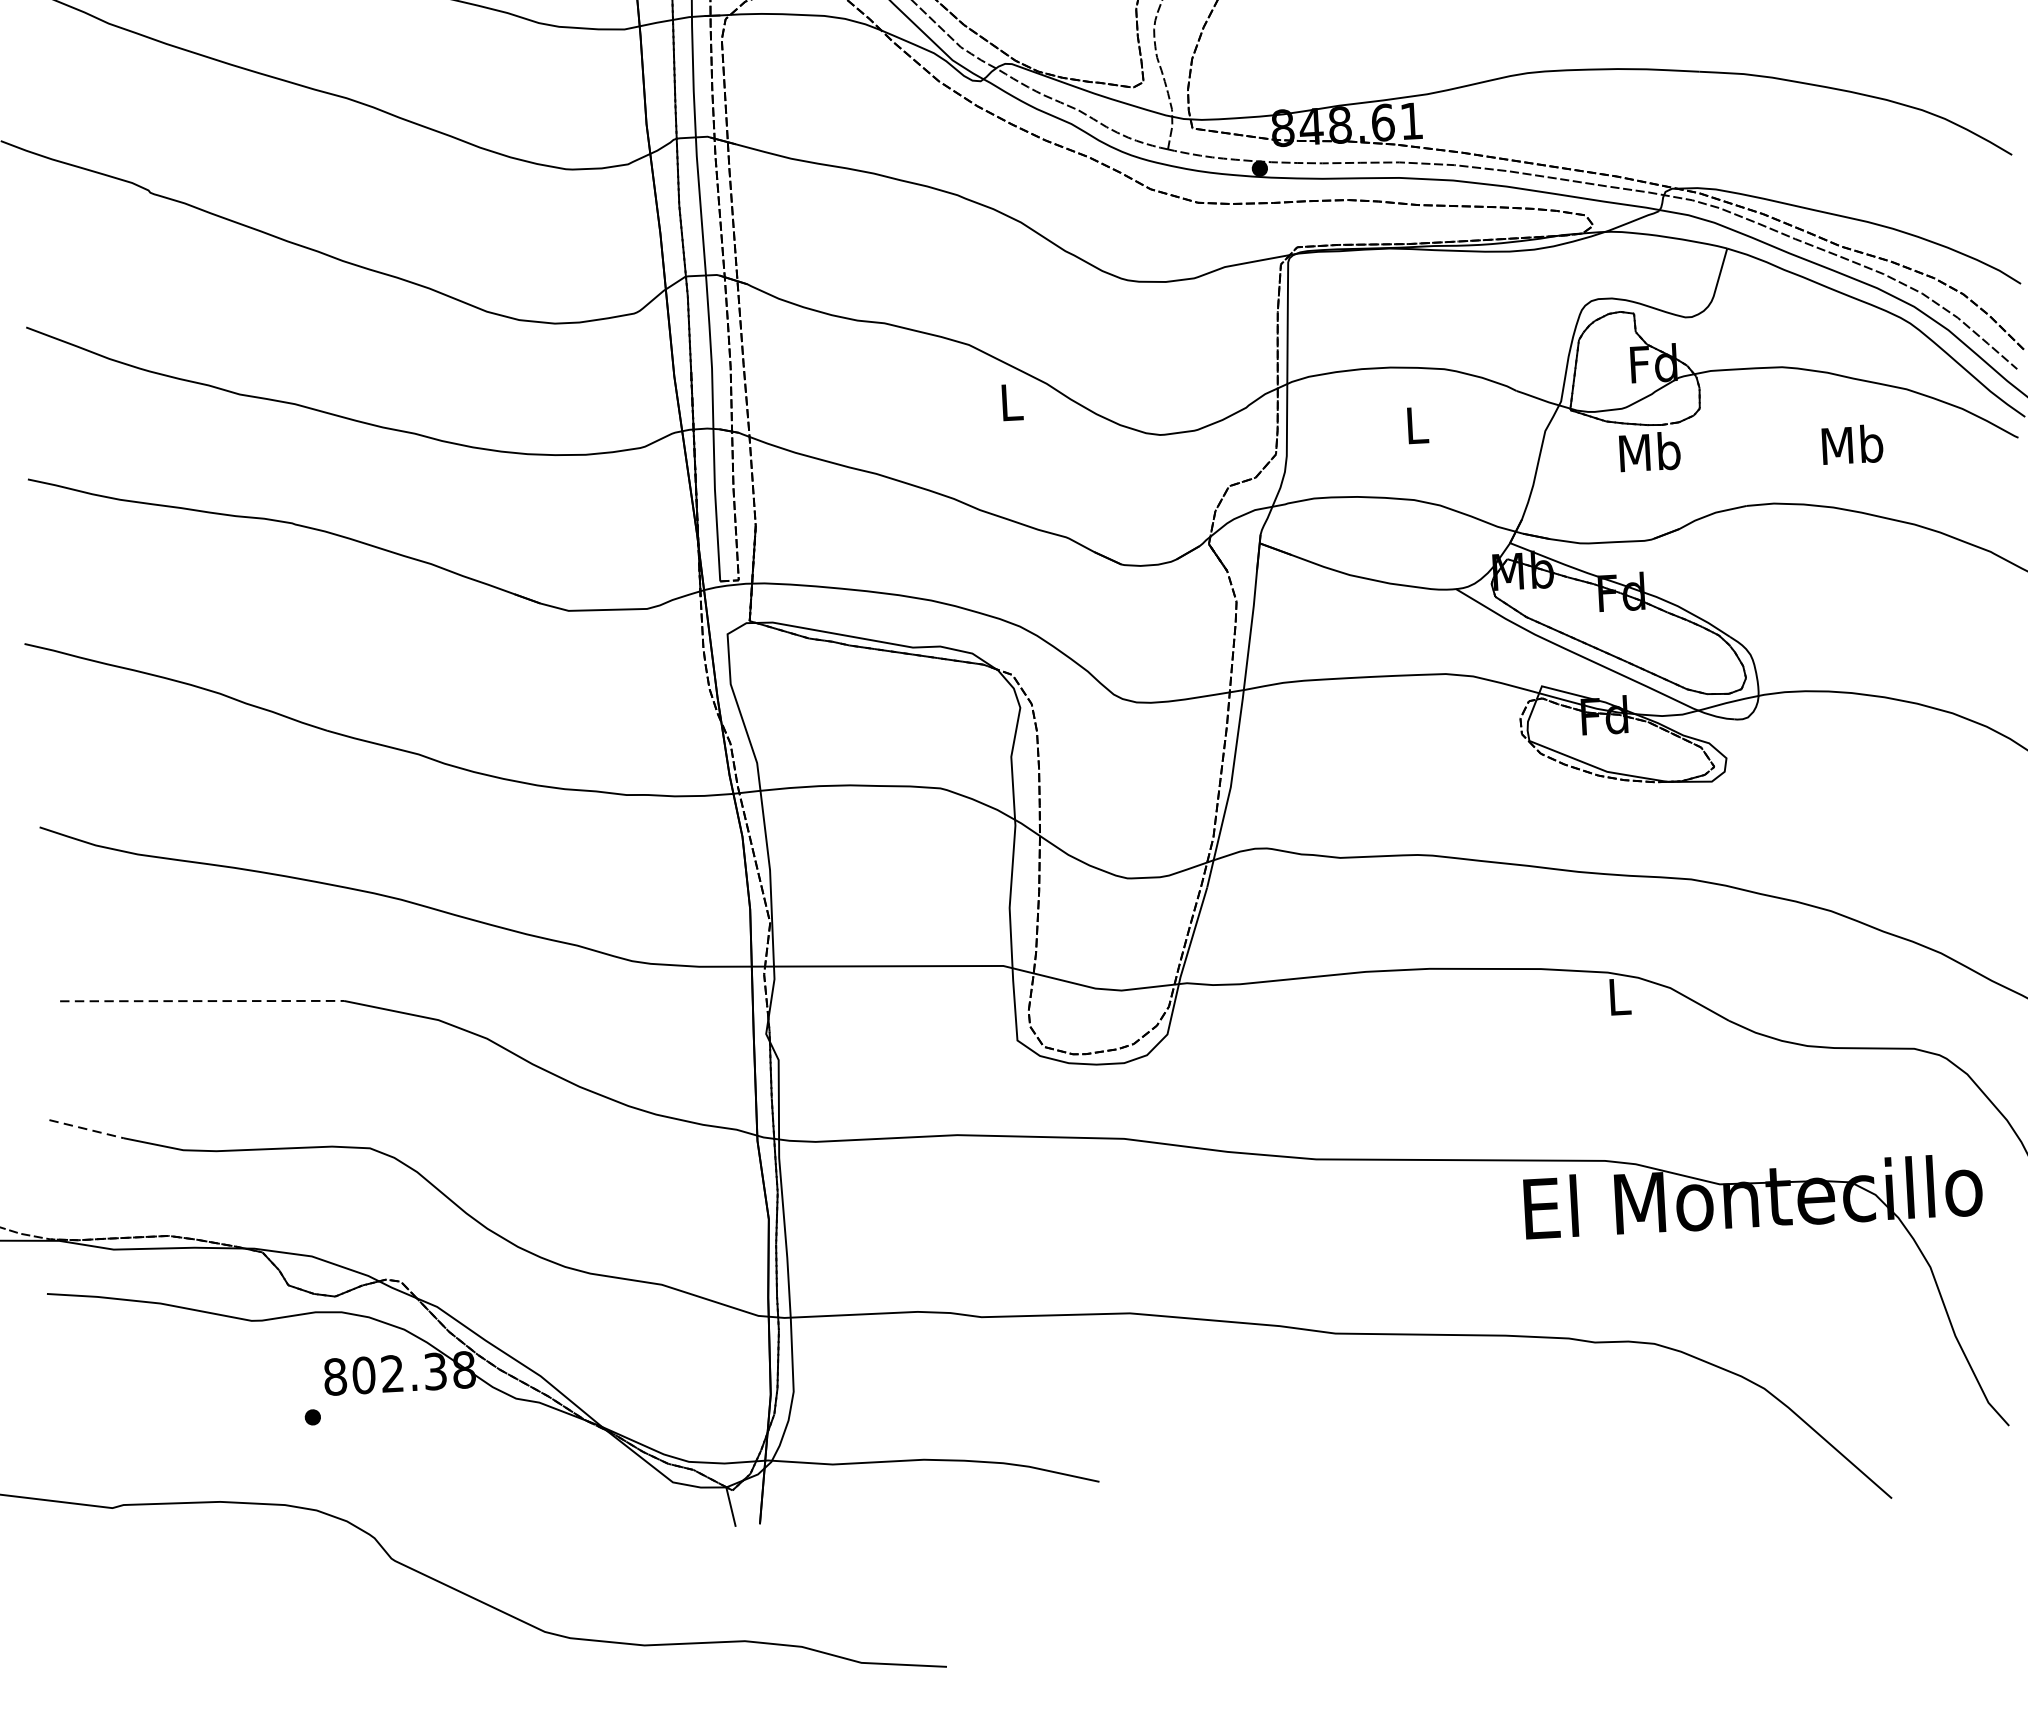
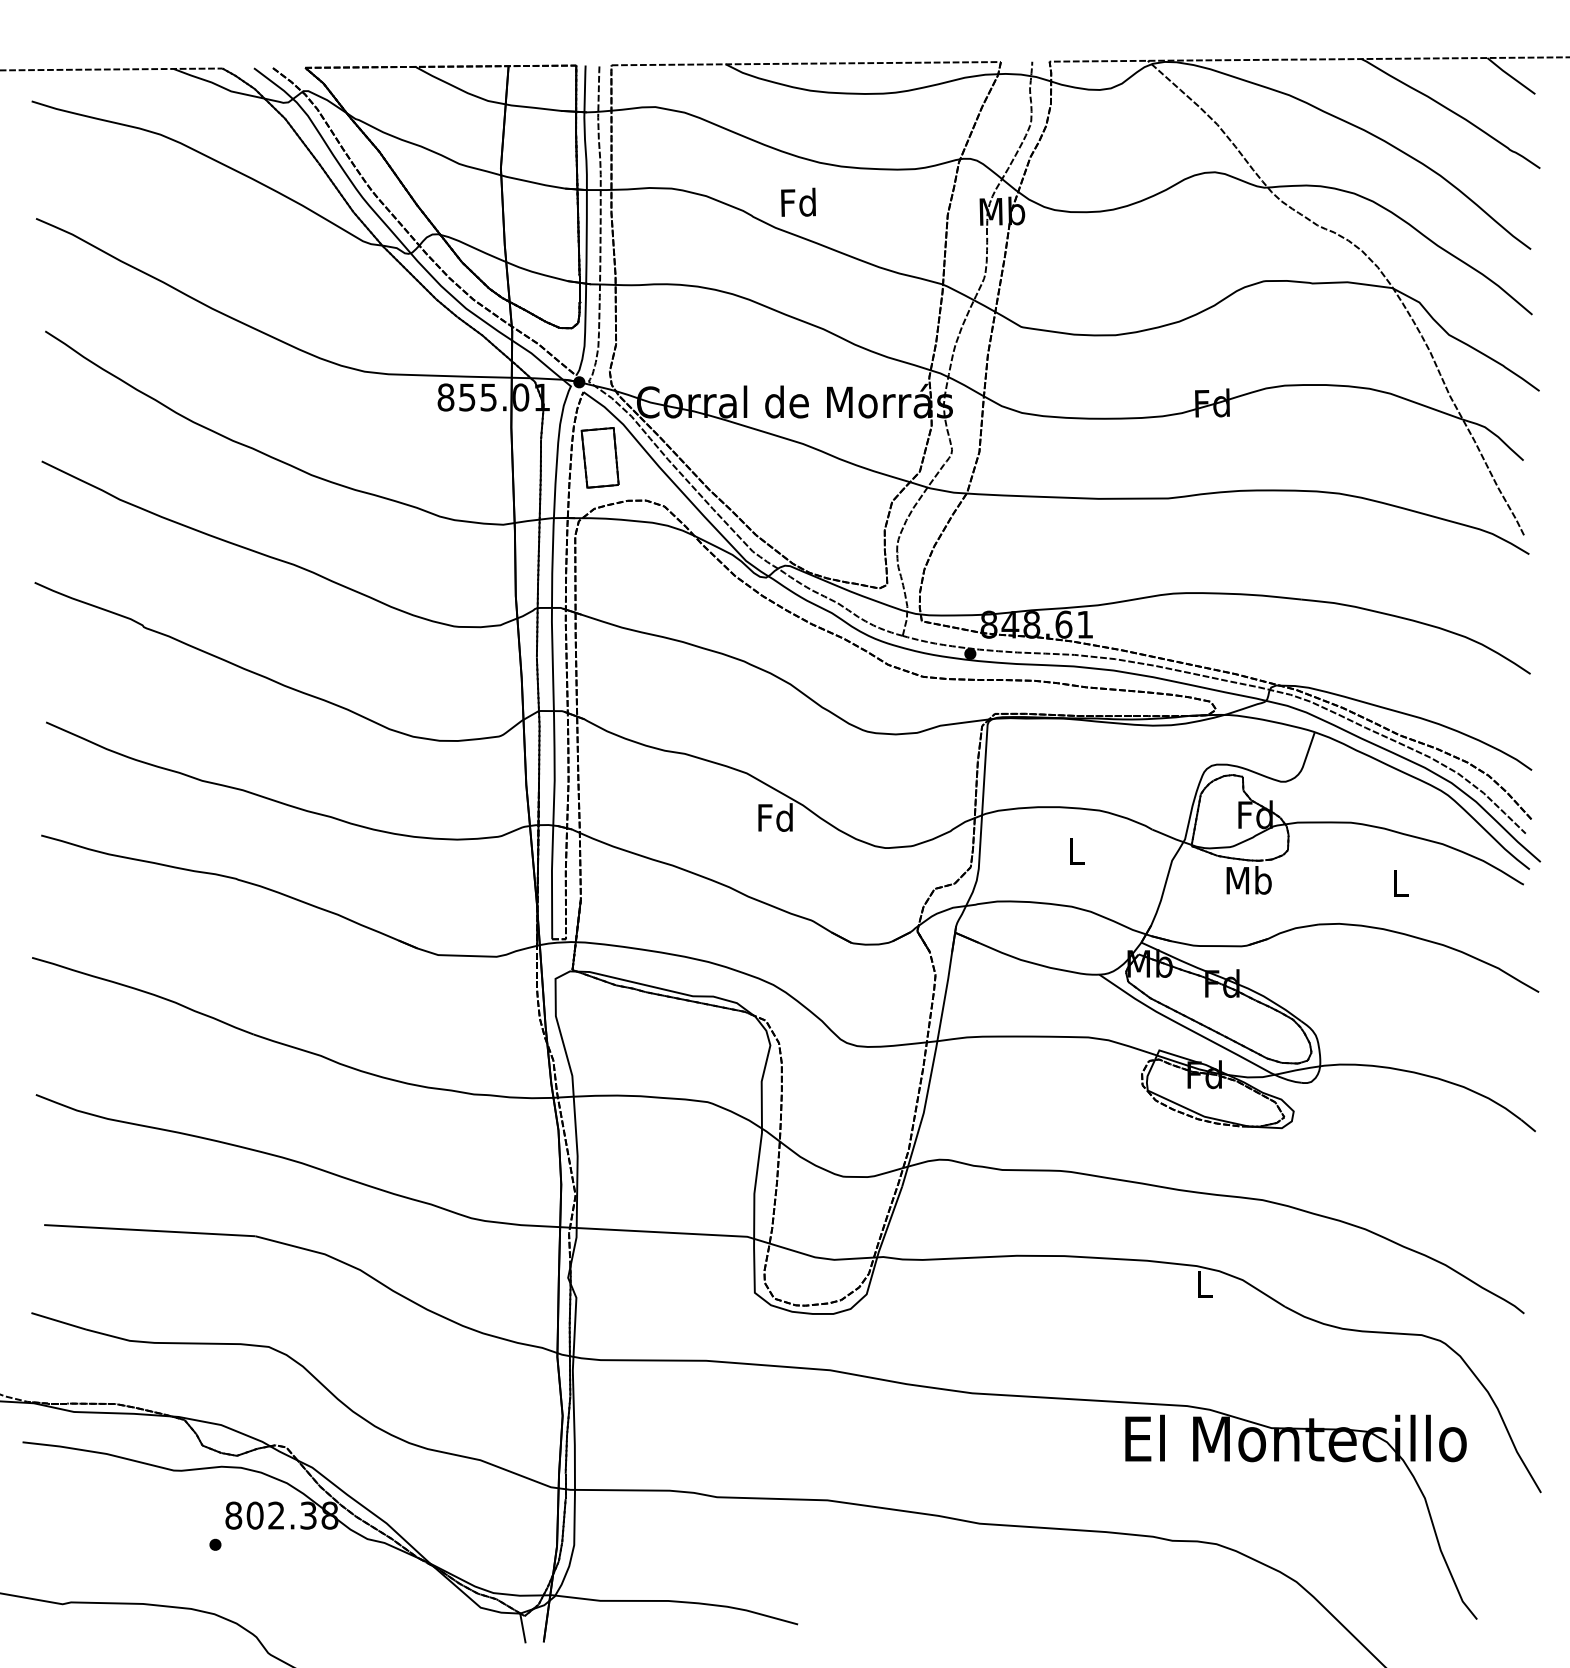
text: (1010, 402) -> (775, 817), L -> Fd
text: (1851, 443) -> (1399, 882), Mb -> L
line: (201, 1000) -> (149, 1230), dashed -> solid
line: (86, 1129) -> (58, 1321), dashed -> solid

